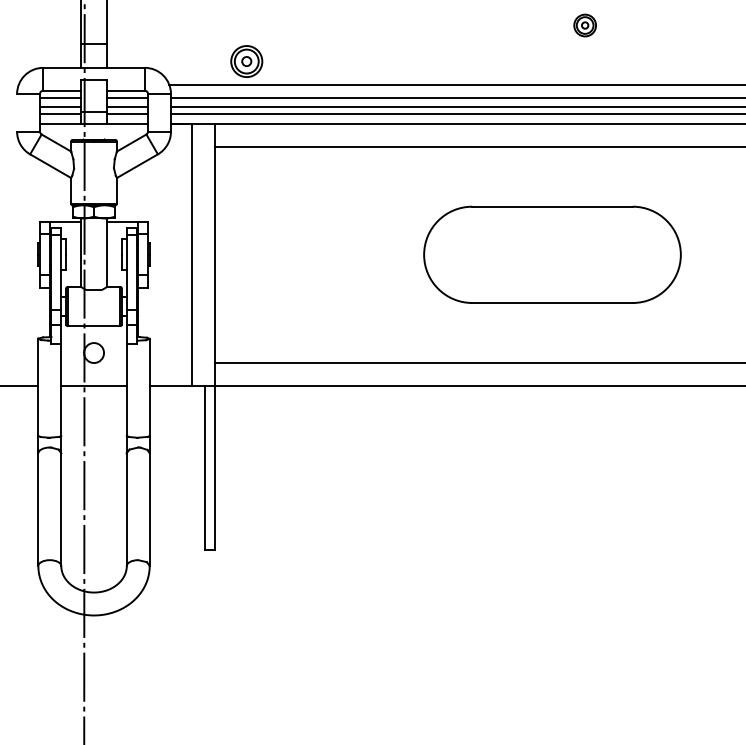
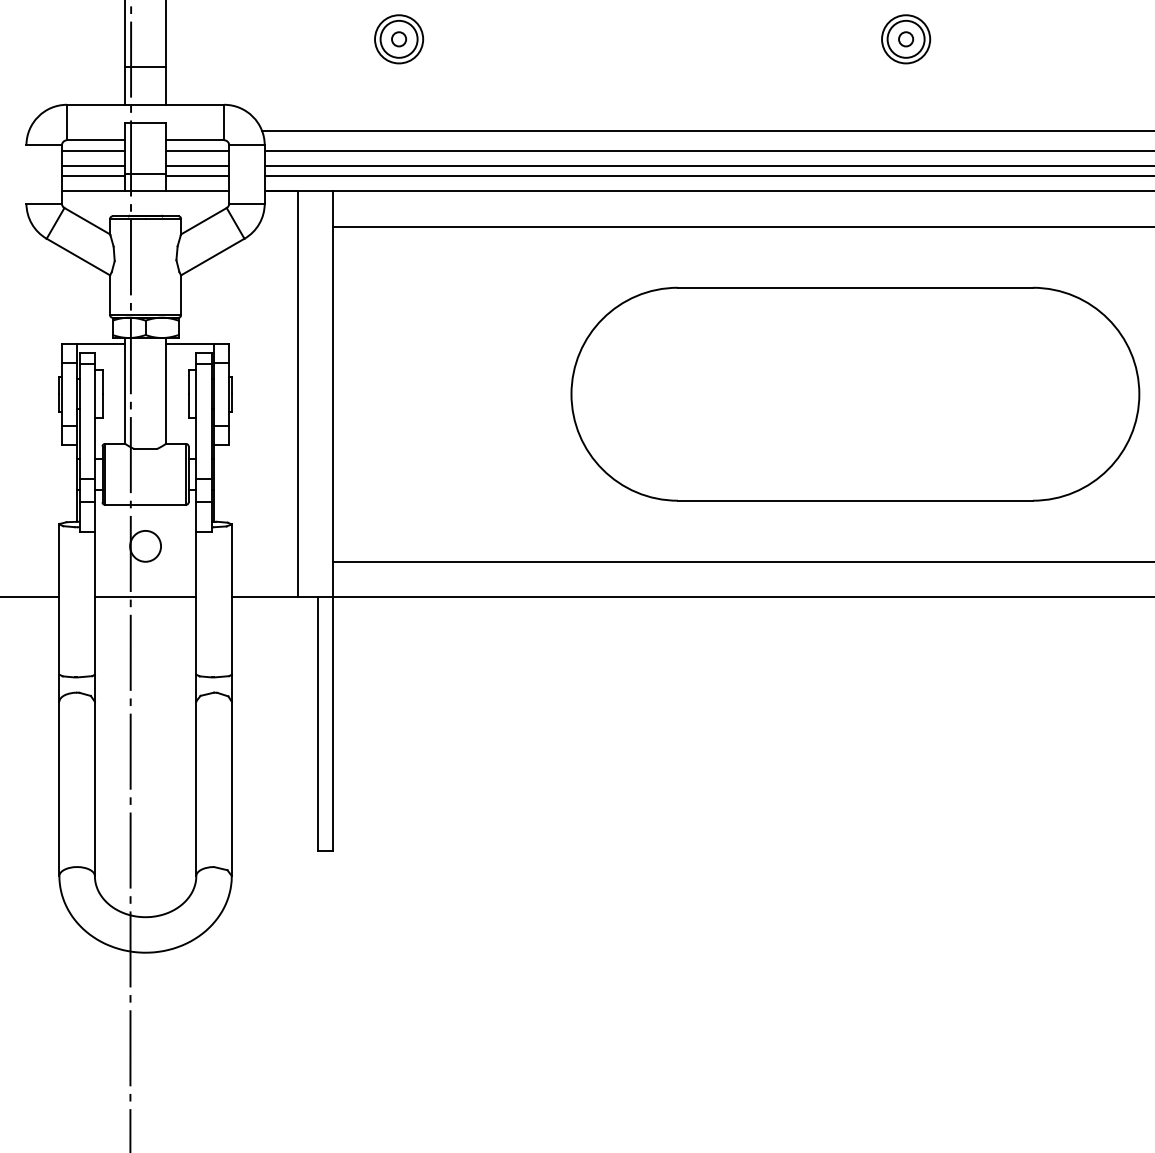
part: (584, 25) -> (904, 39), size x1.43
part: (246, 61) -> (398, 39), moved
part: (552, 254) -> (855, 393), size x1.43

